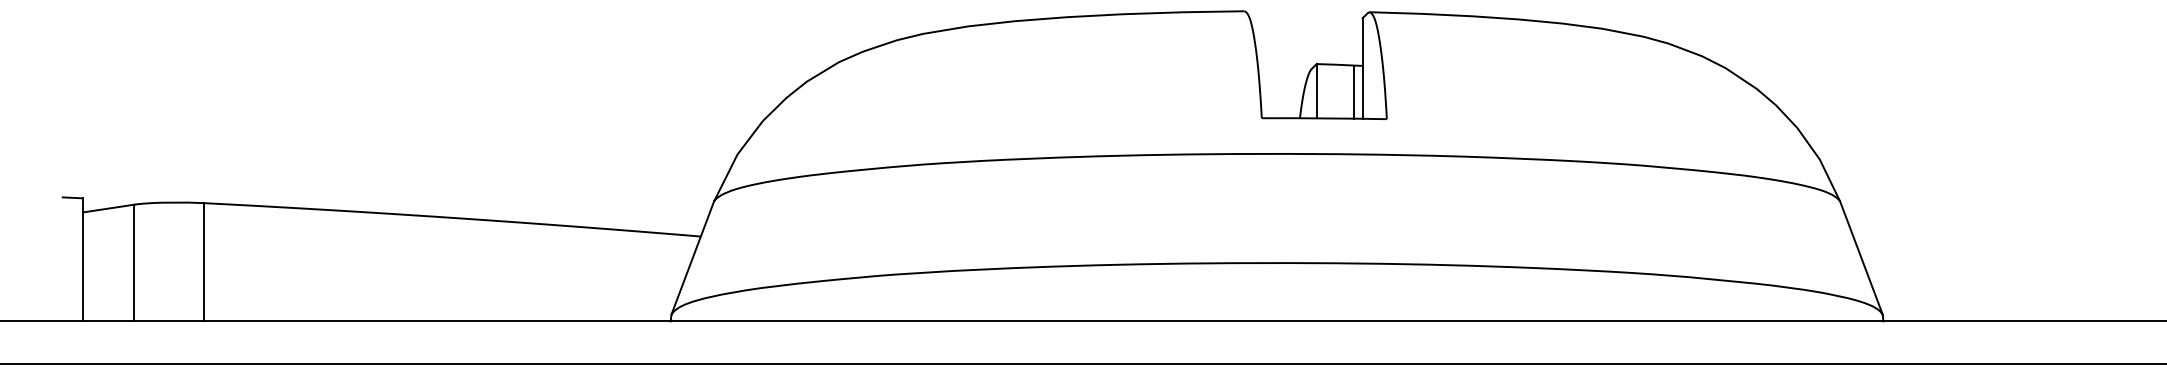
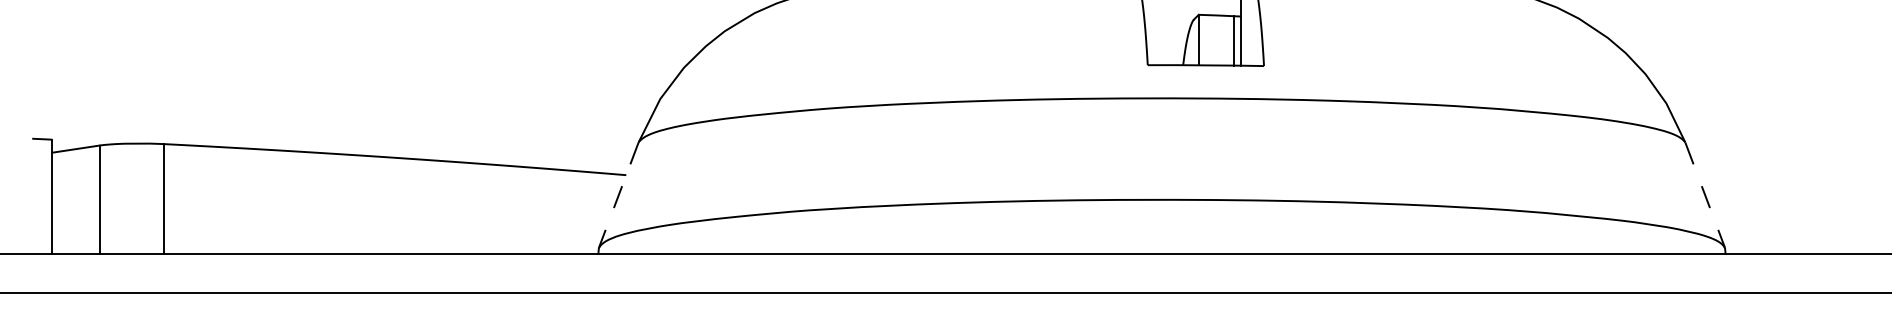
line: (692, 258) -> (618, 195), solid -> dashed
line: (1861, 258) -> (1705, 195), solid -> dashed

